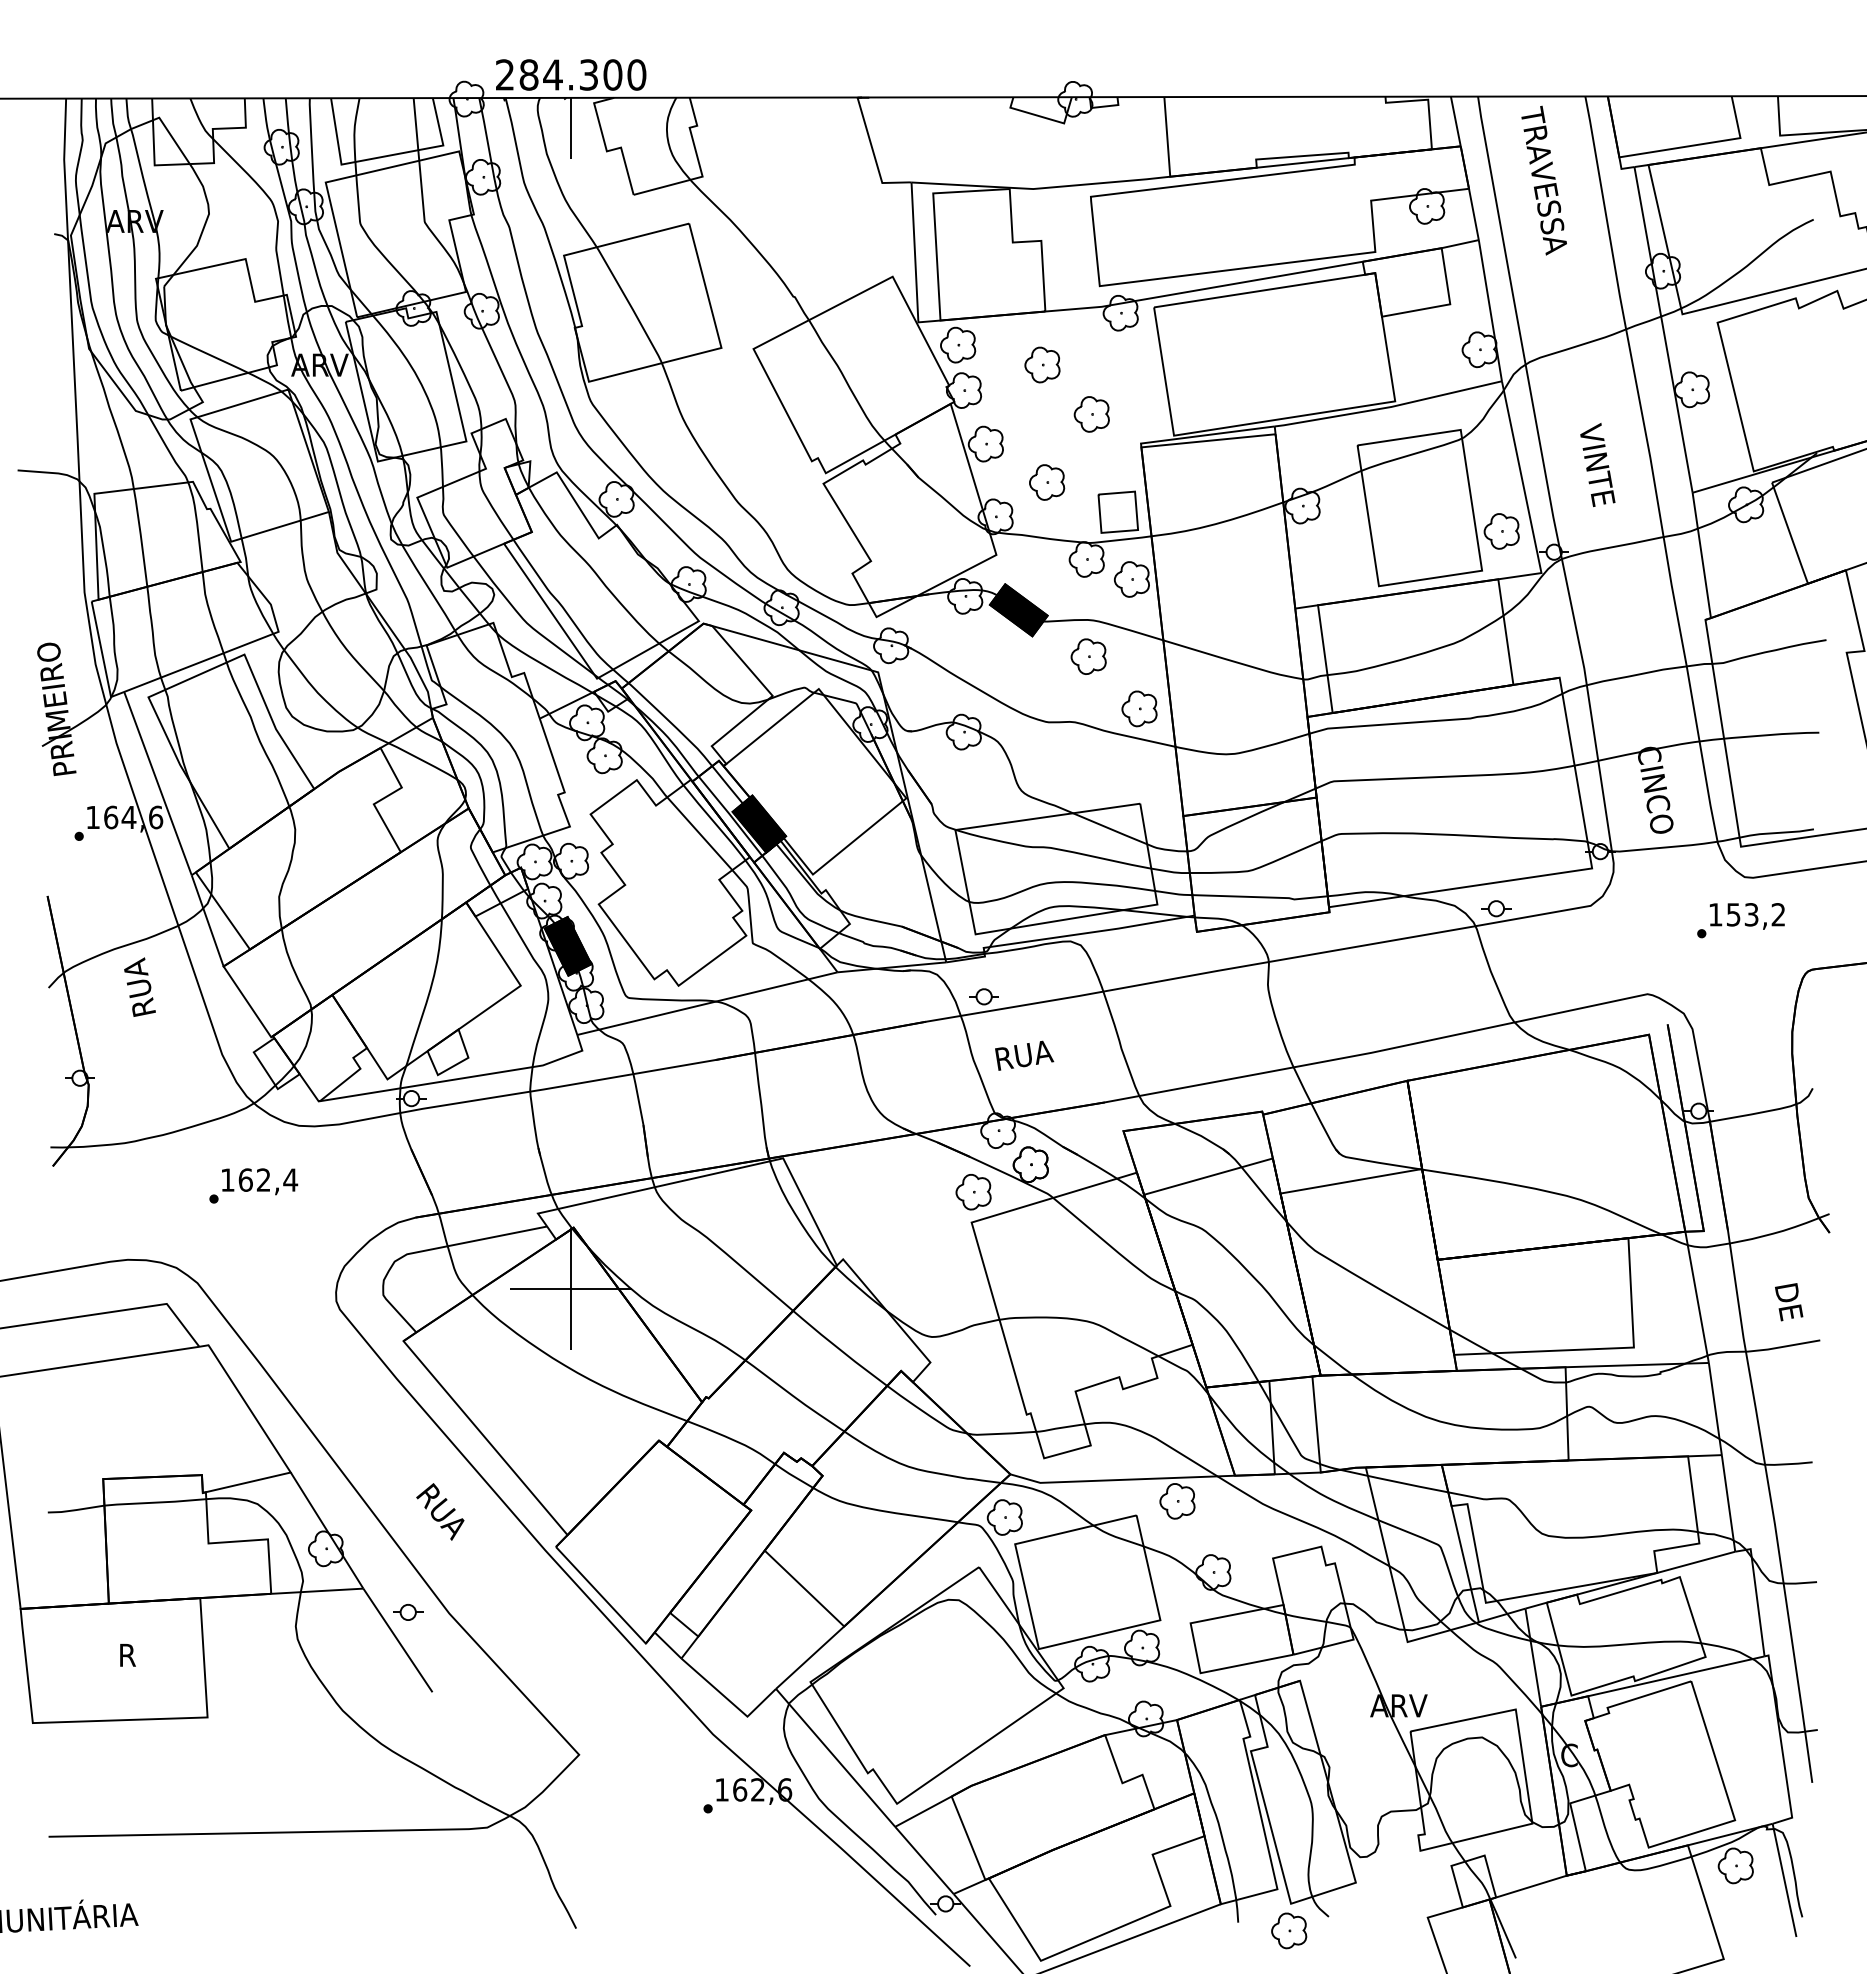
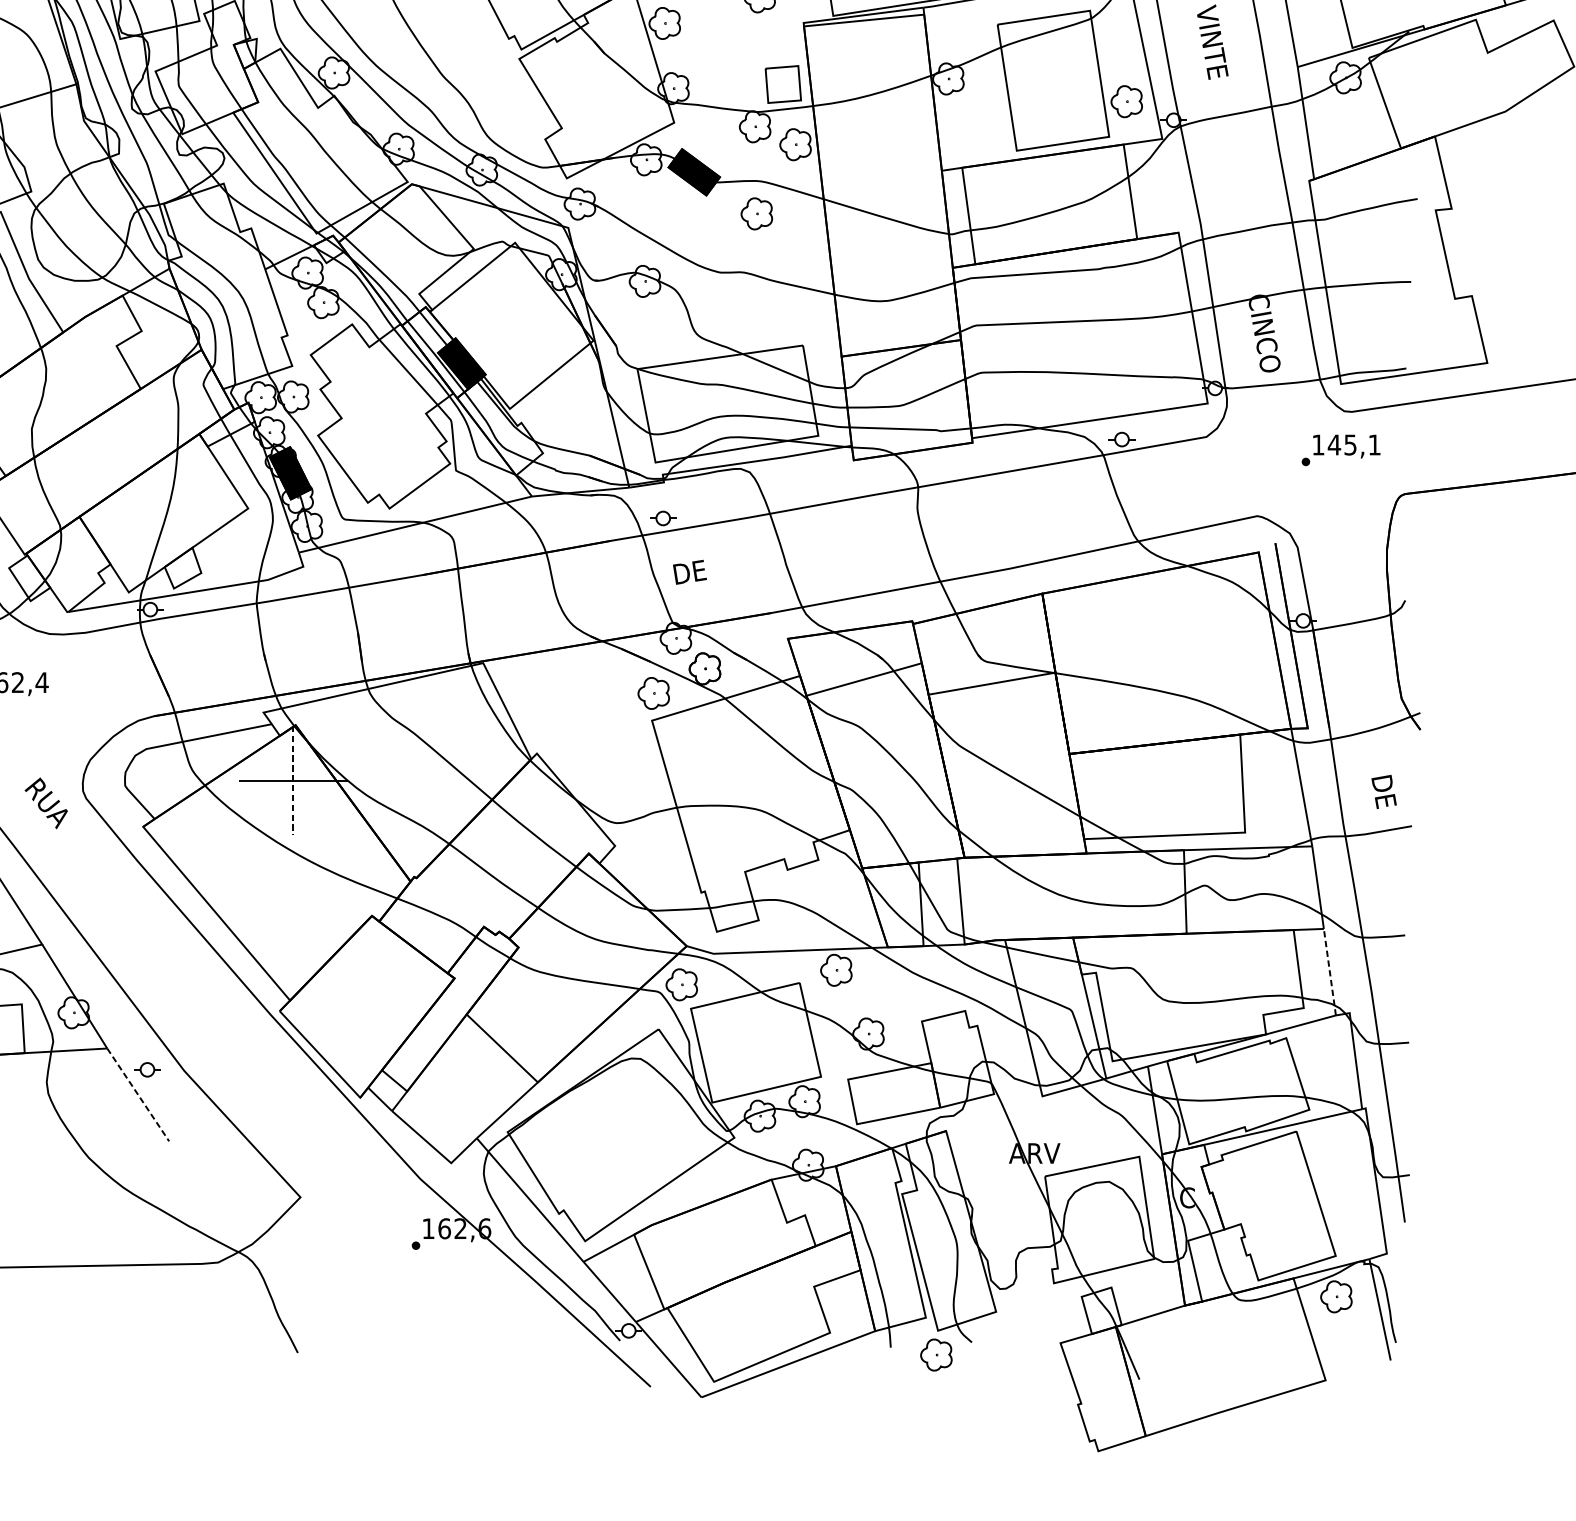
part: (1047, 482) -> (719, 57), removed
part: (1139, 708) -> (802, 260), removed
text: (1755, 914) -> (1354, 444), 153,2 -> 145,1
text: (1026, 1055) -> (701, 571), RUA -> DE
line: (571, 1289) -> (293, 780), solid -> dashed
line: (1728, 1503) -> (1329, 972), solid -> dashed
text: (440, 1511) -> (46, 802), moved
line: (398, 1640) -> (138, 1094), solid -> dashed

